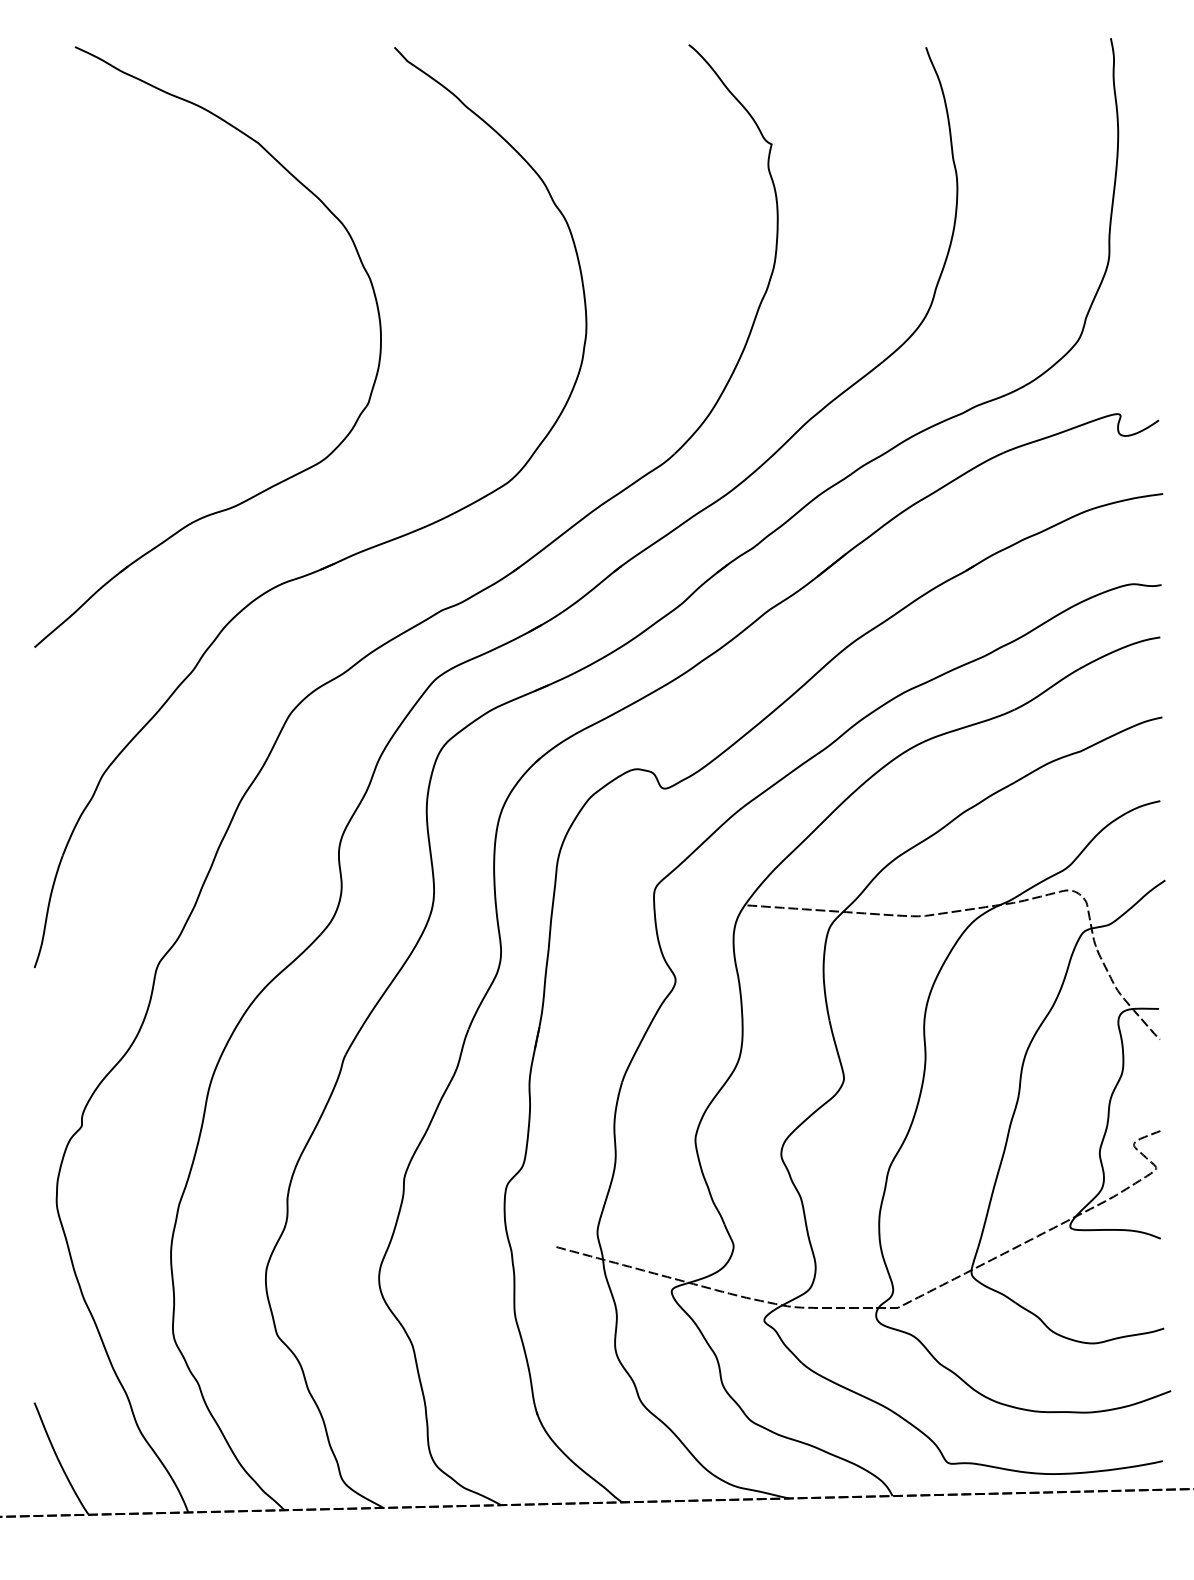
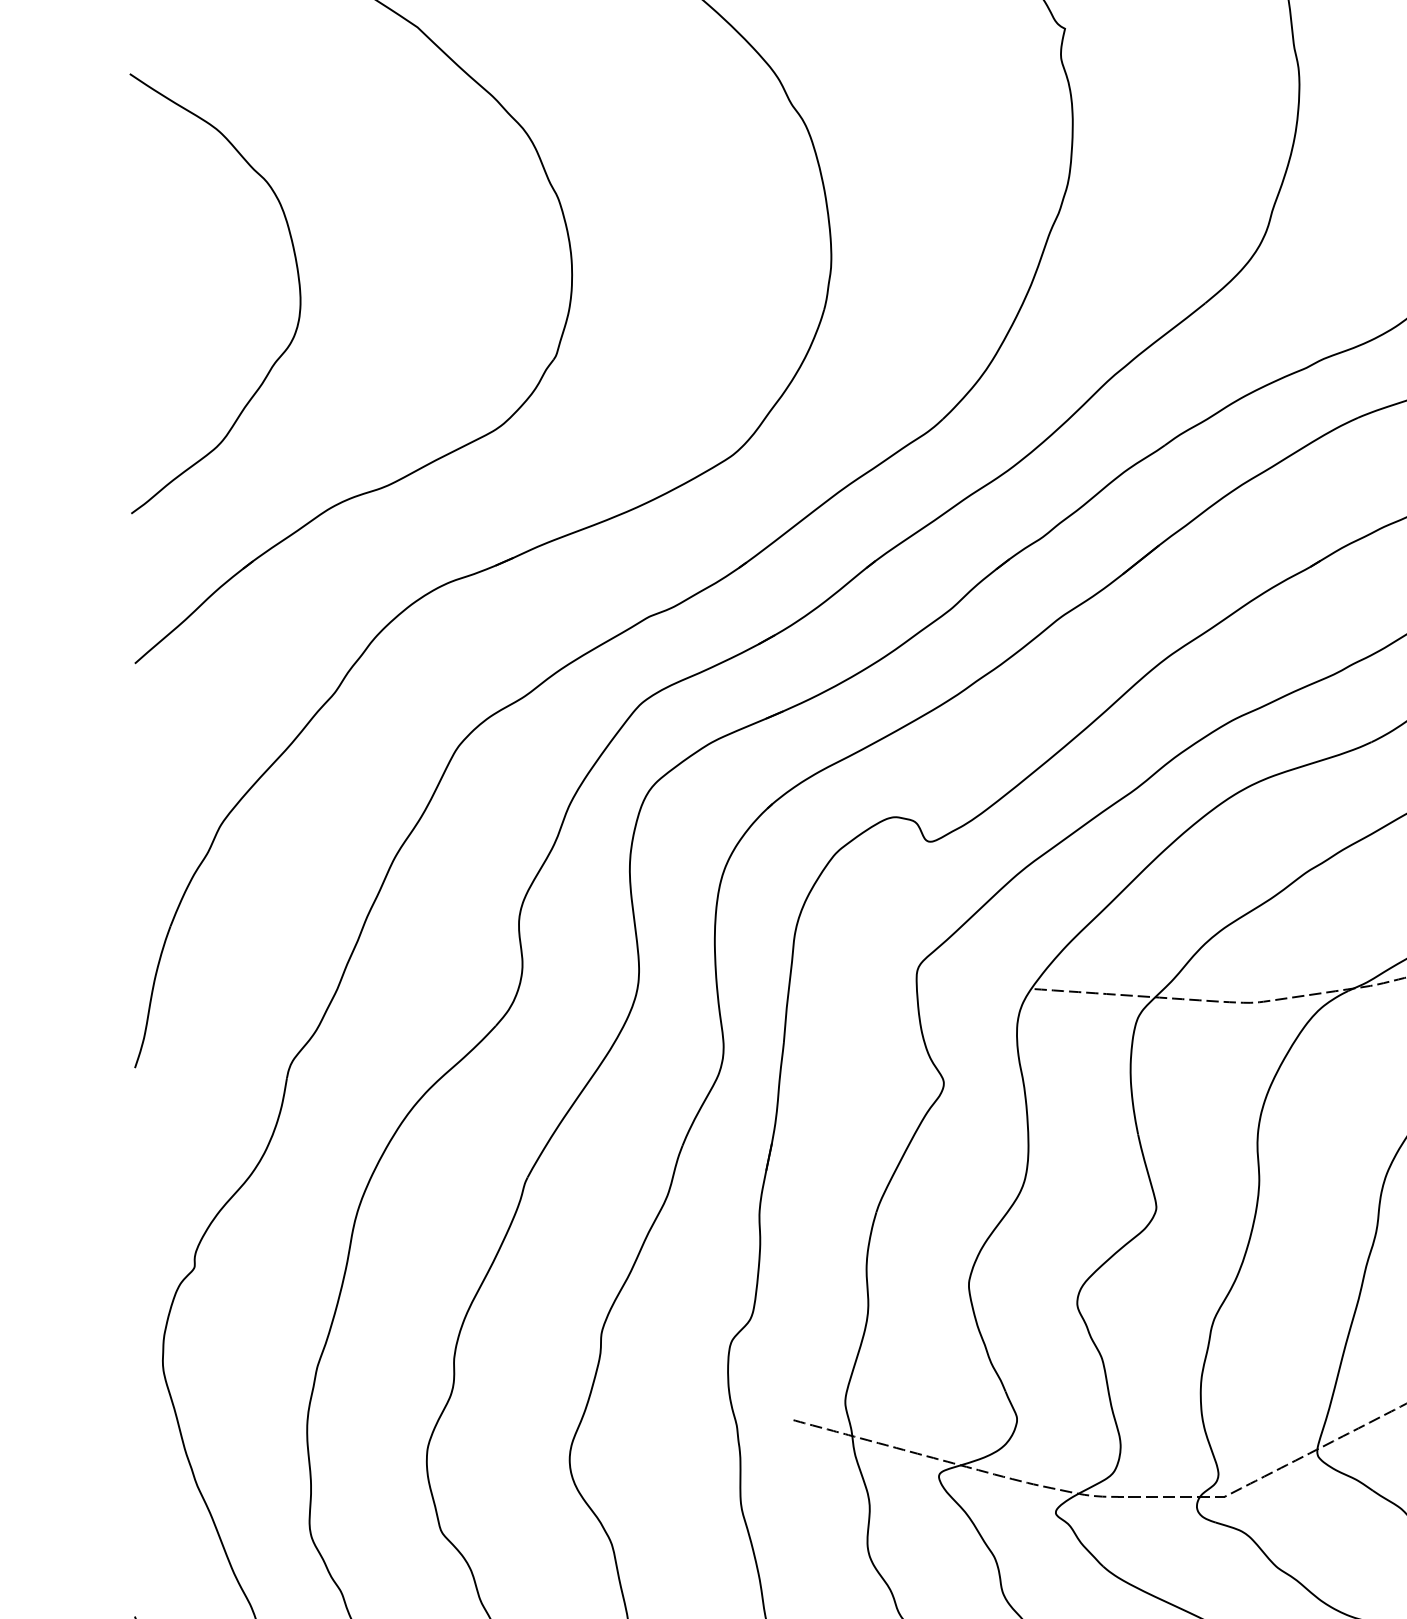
curve: (163, 344) -> (297, 281), added

